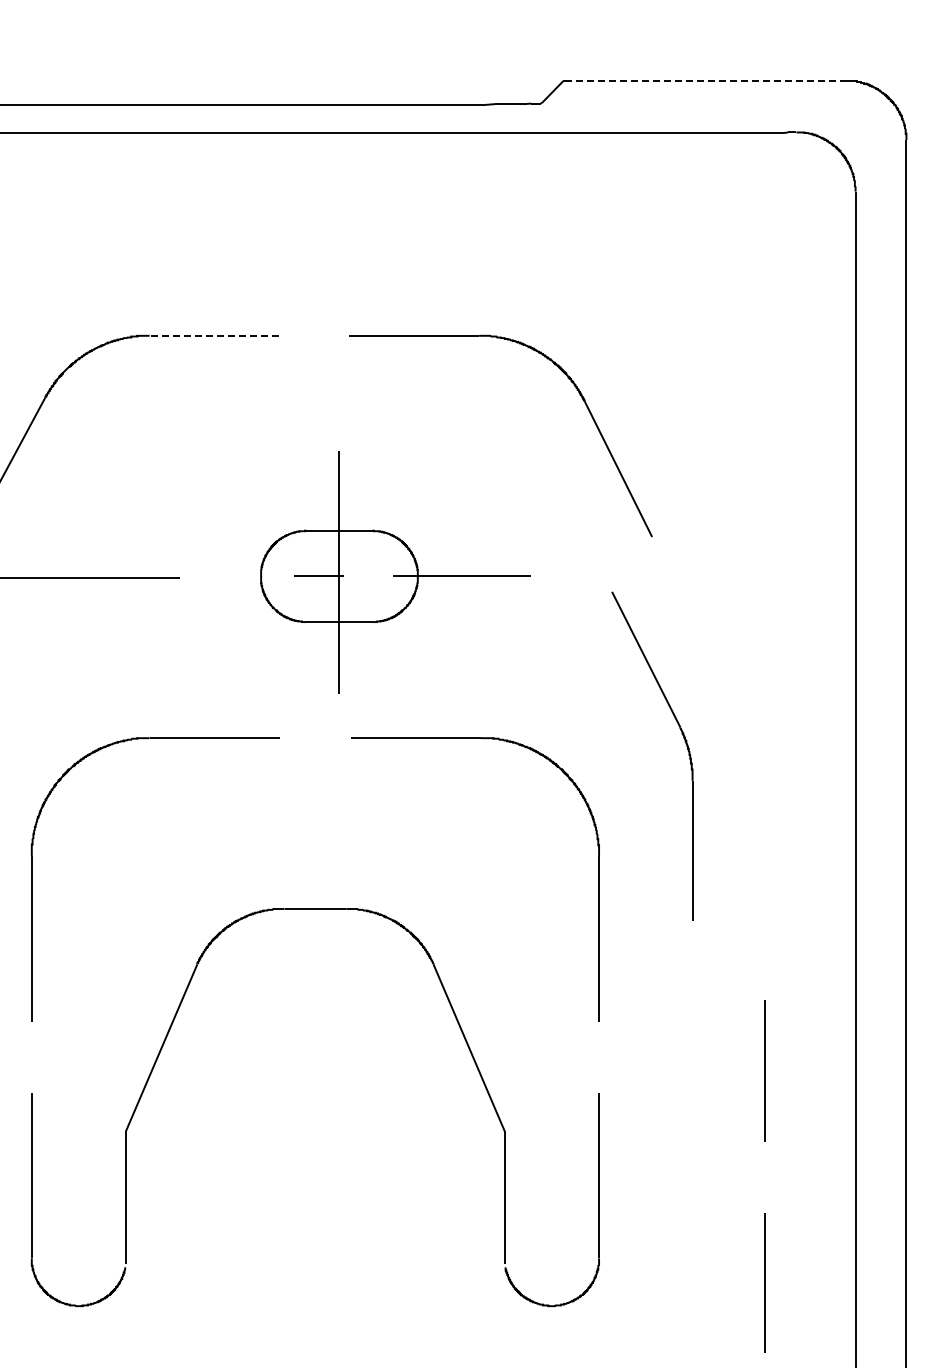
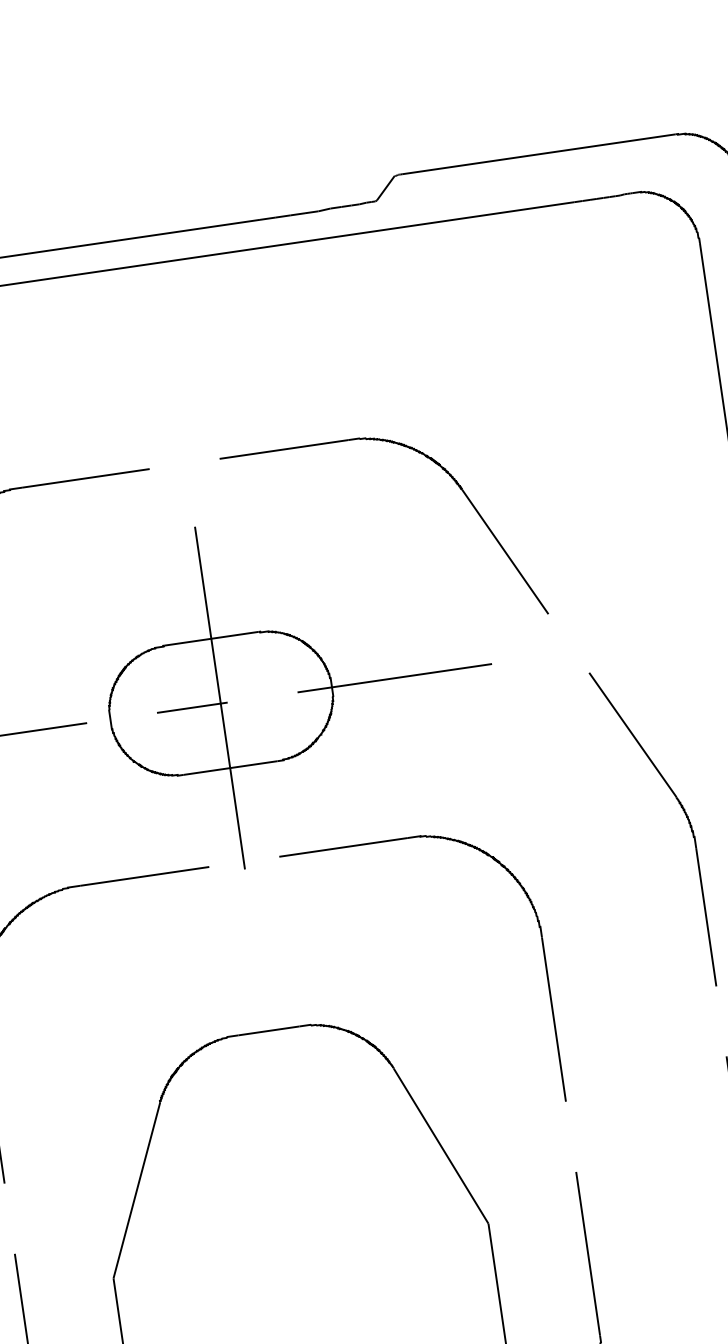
line: (708, 80) -> (538, 154), dashed -> solid
line: (213, 335) -> (85, 478), dashed -> solid
part: (395, 572) -> (299, 686), size x1.43
part: (685, 744) -> (683, 813), moved

